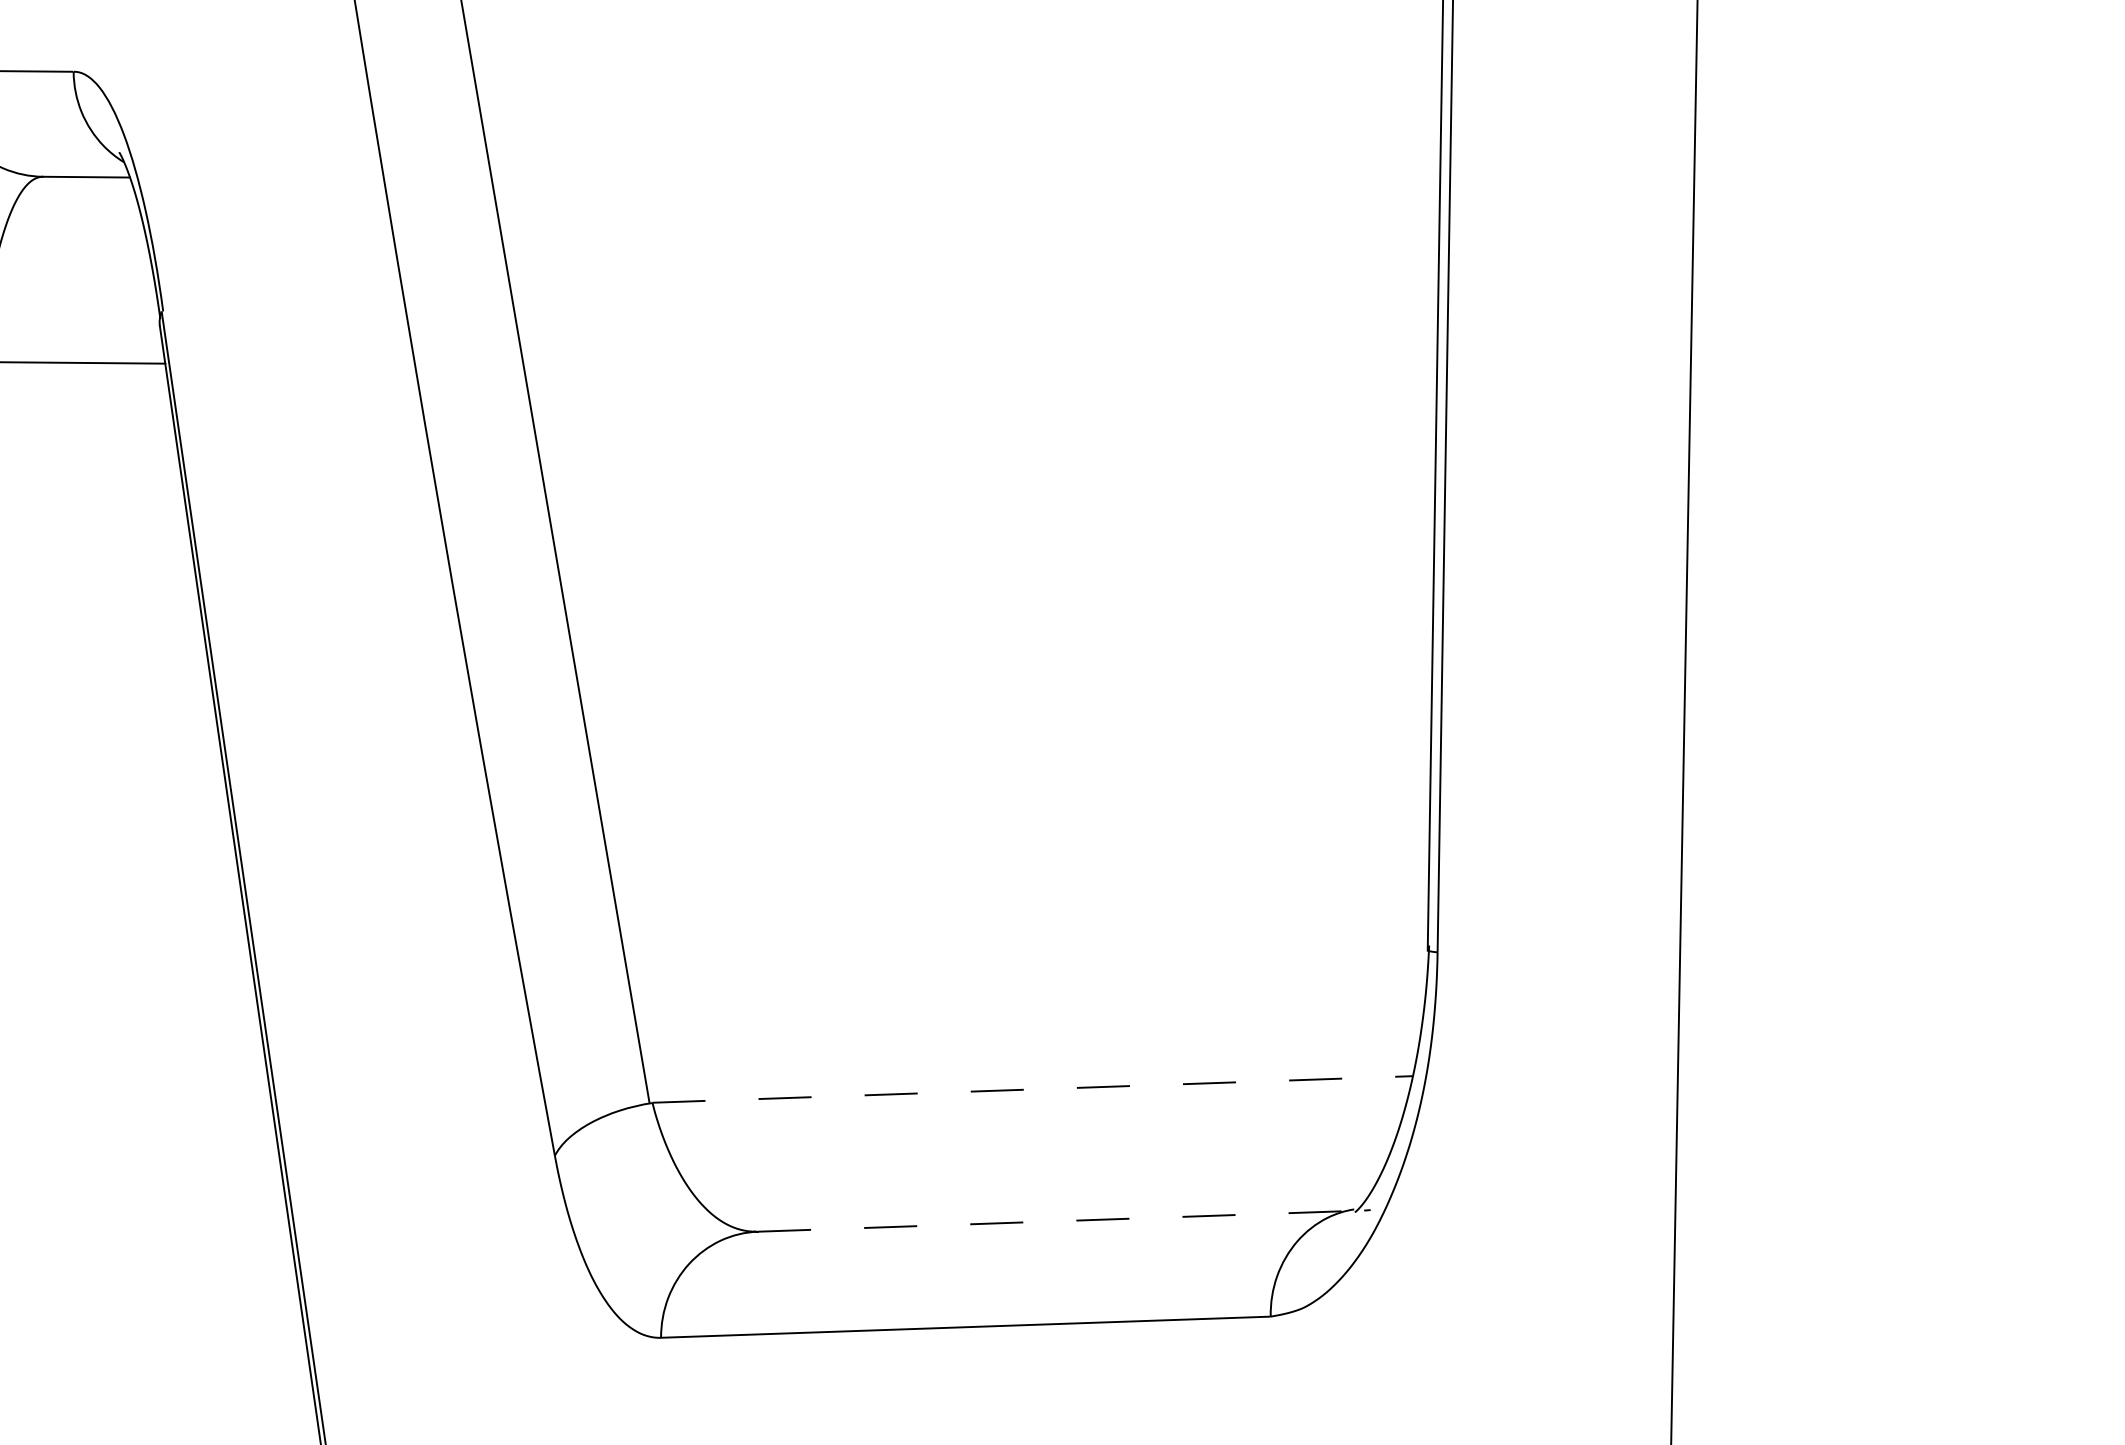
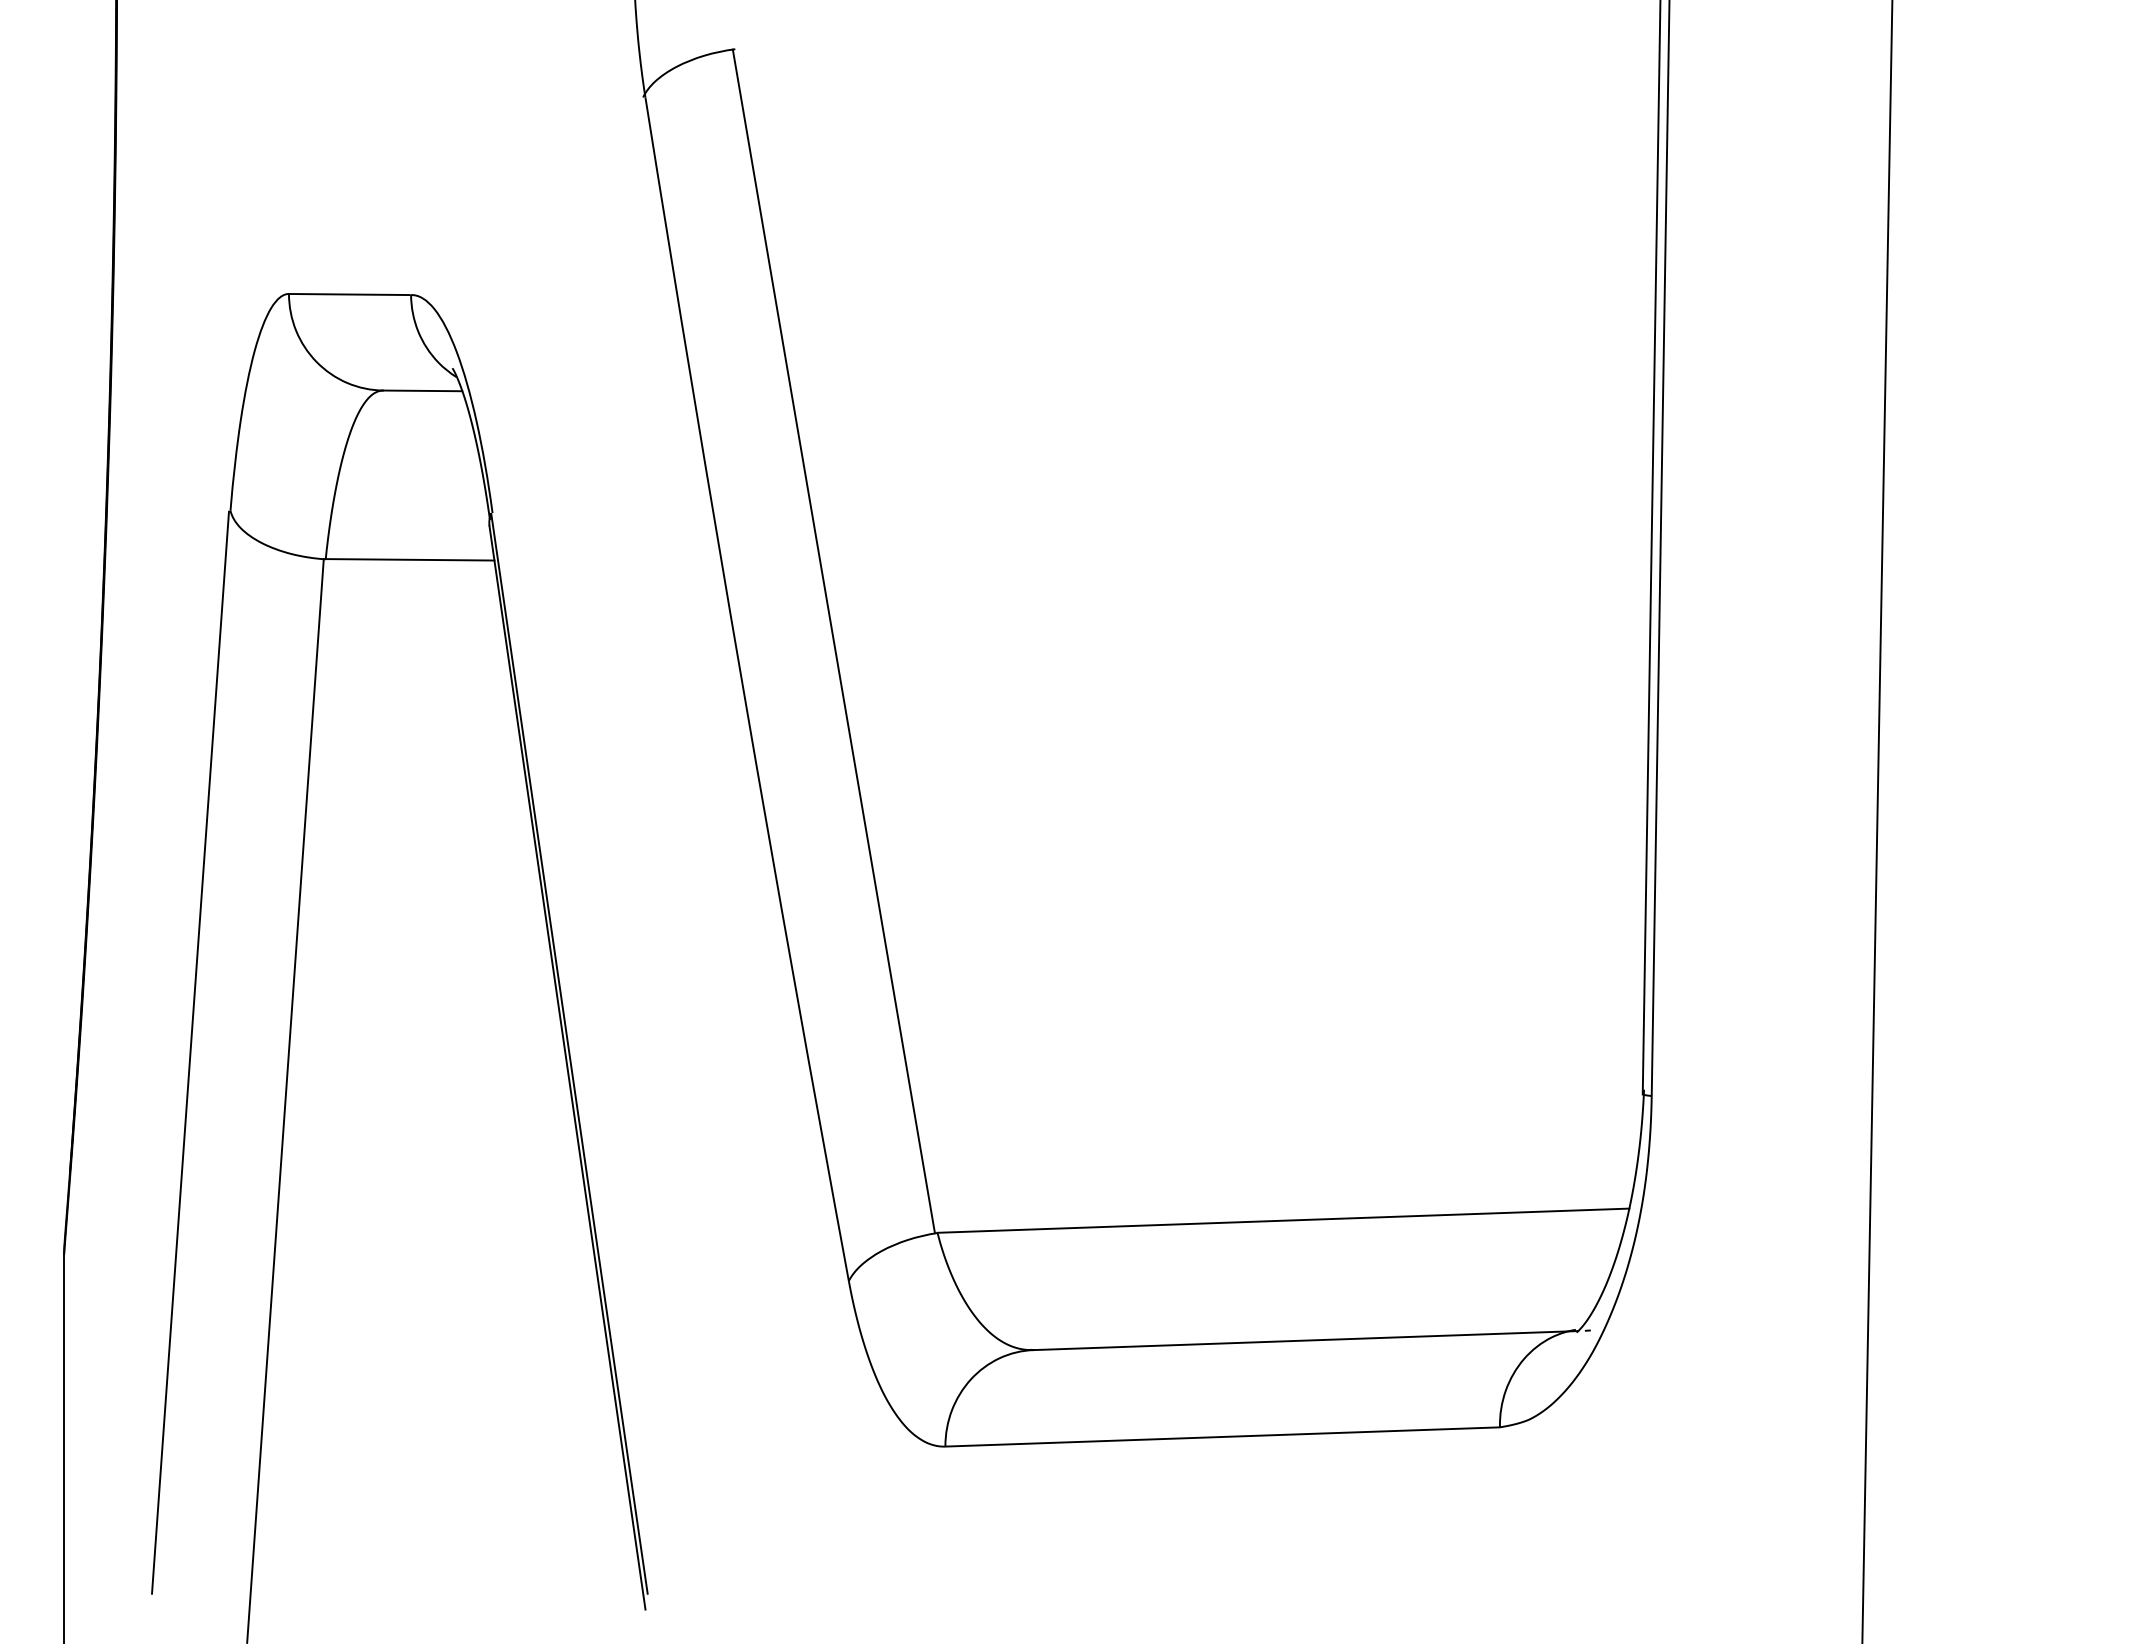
line: (1032, 1089) -> (1283, 1220), dashed -> solid
line: (1058, 1221) -> (1306, 1340), dashed -> solid

